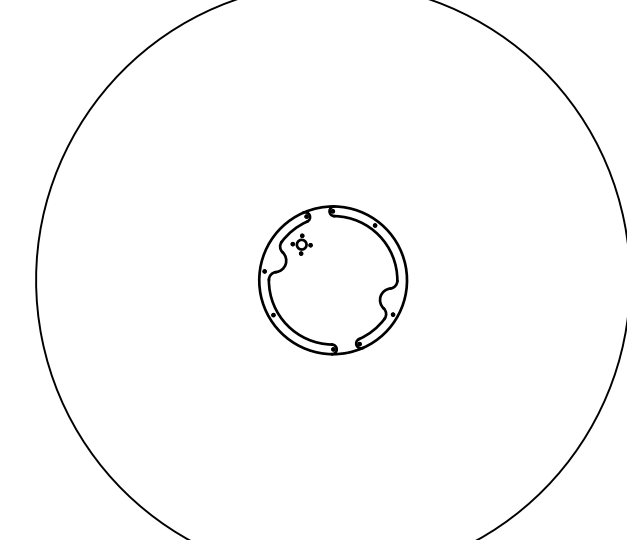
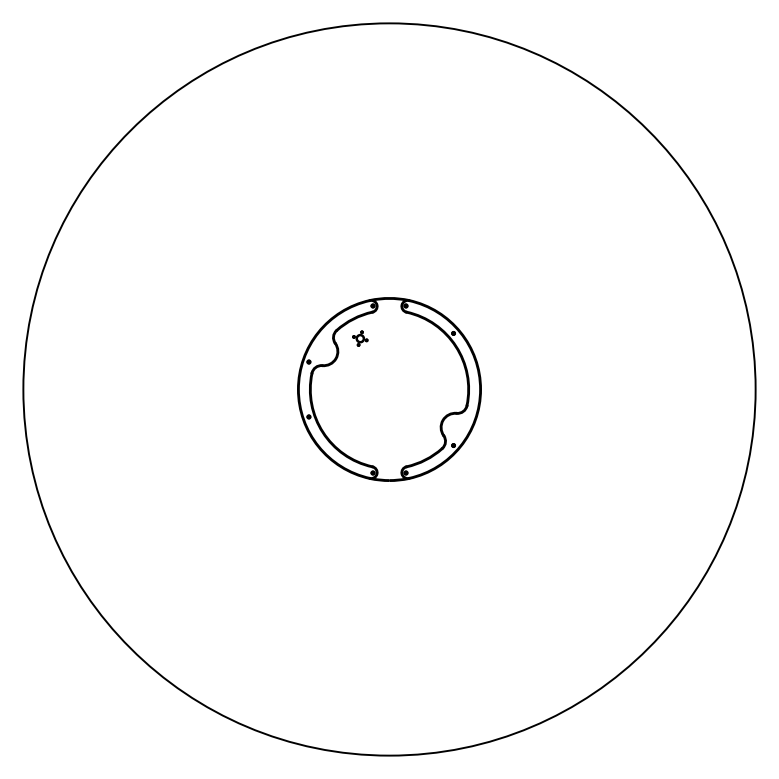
part: (301, 244) -> (360, 338), size x0.6

